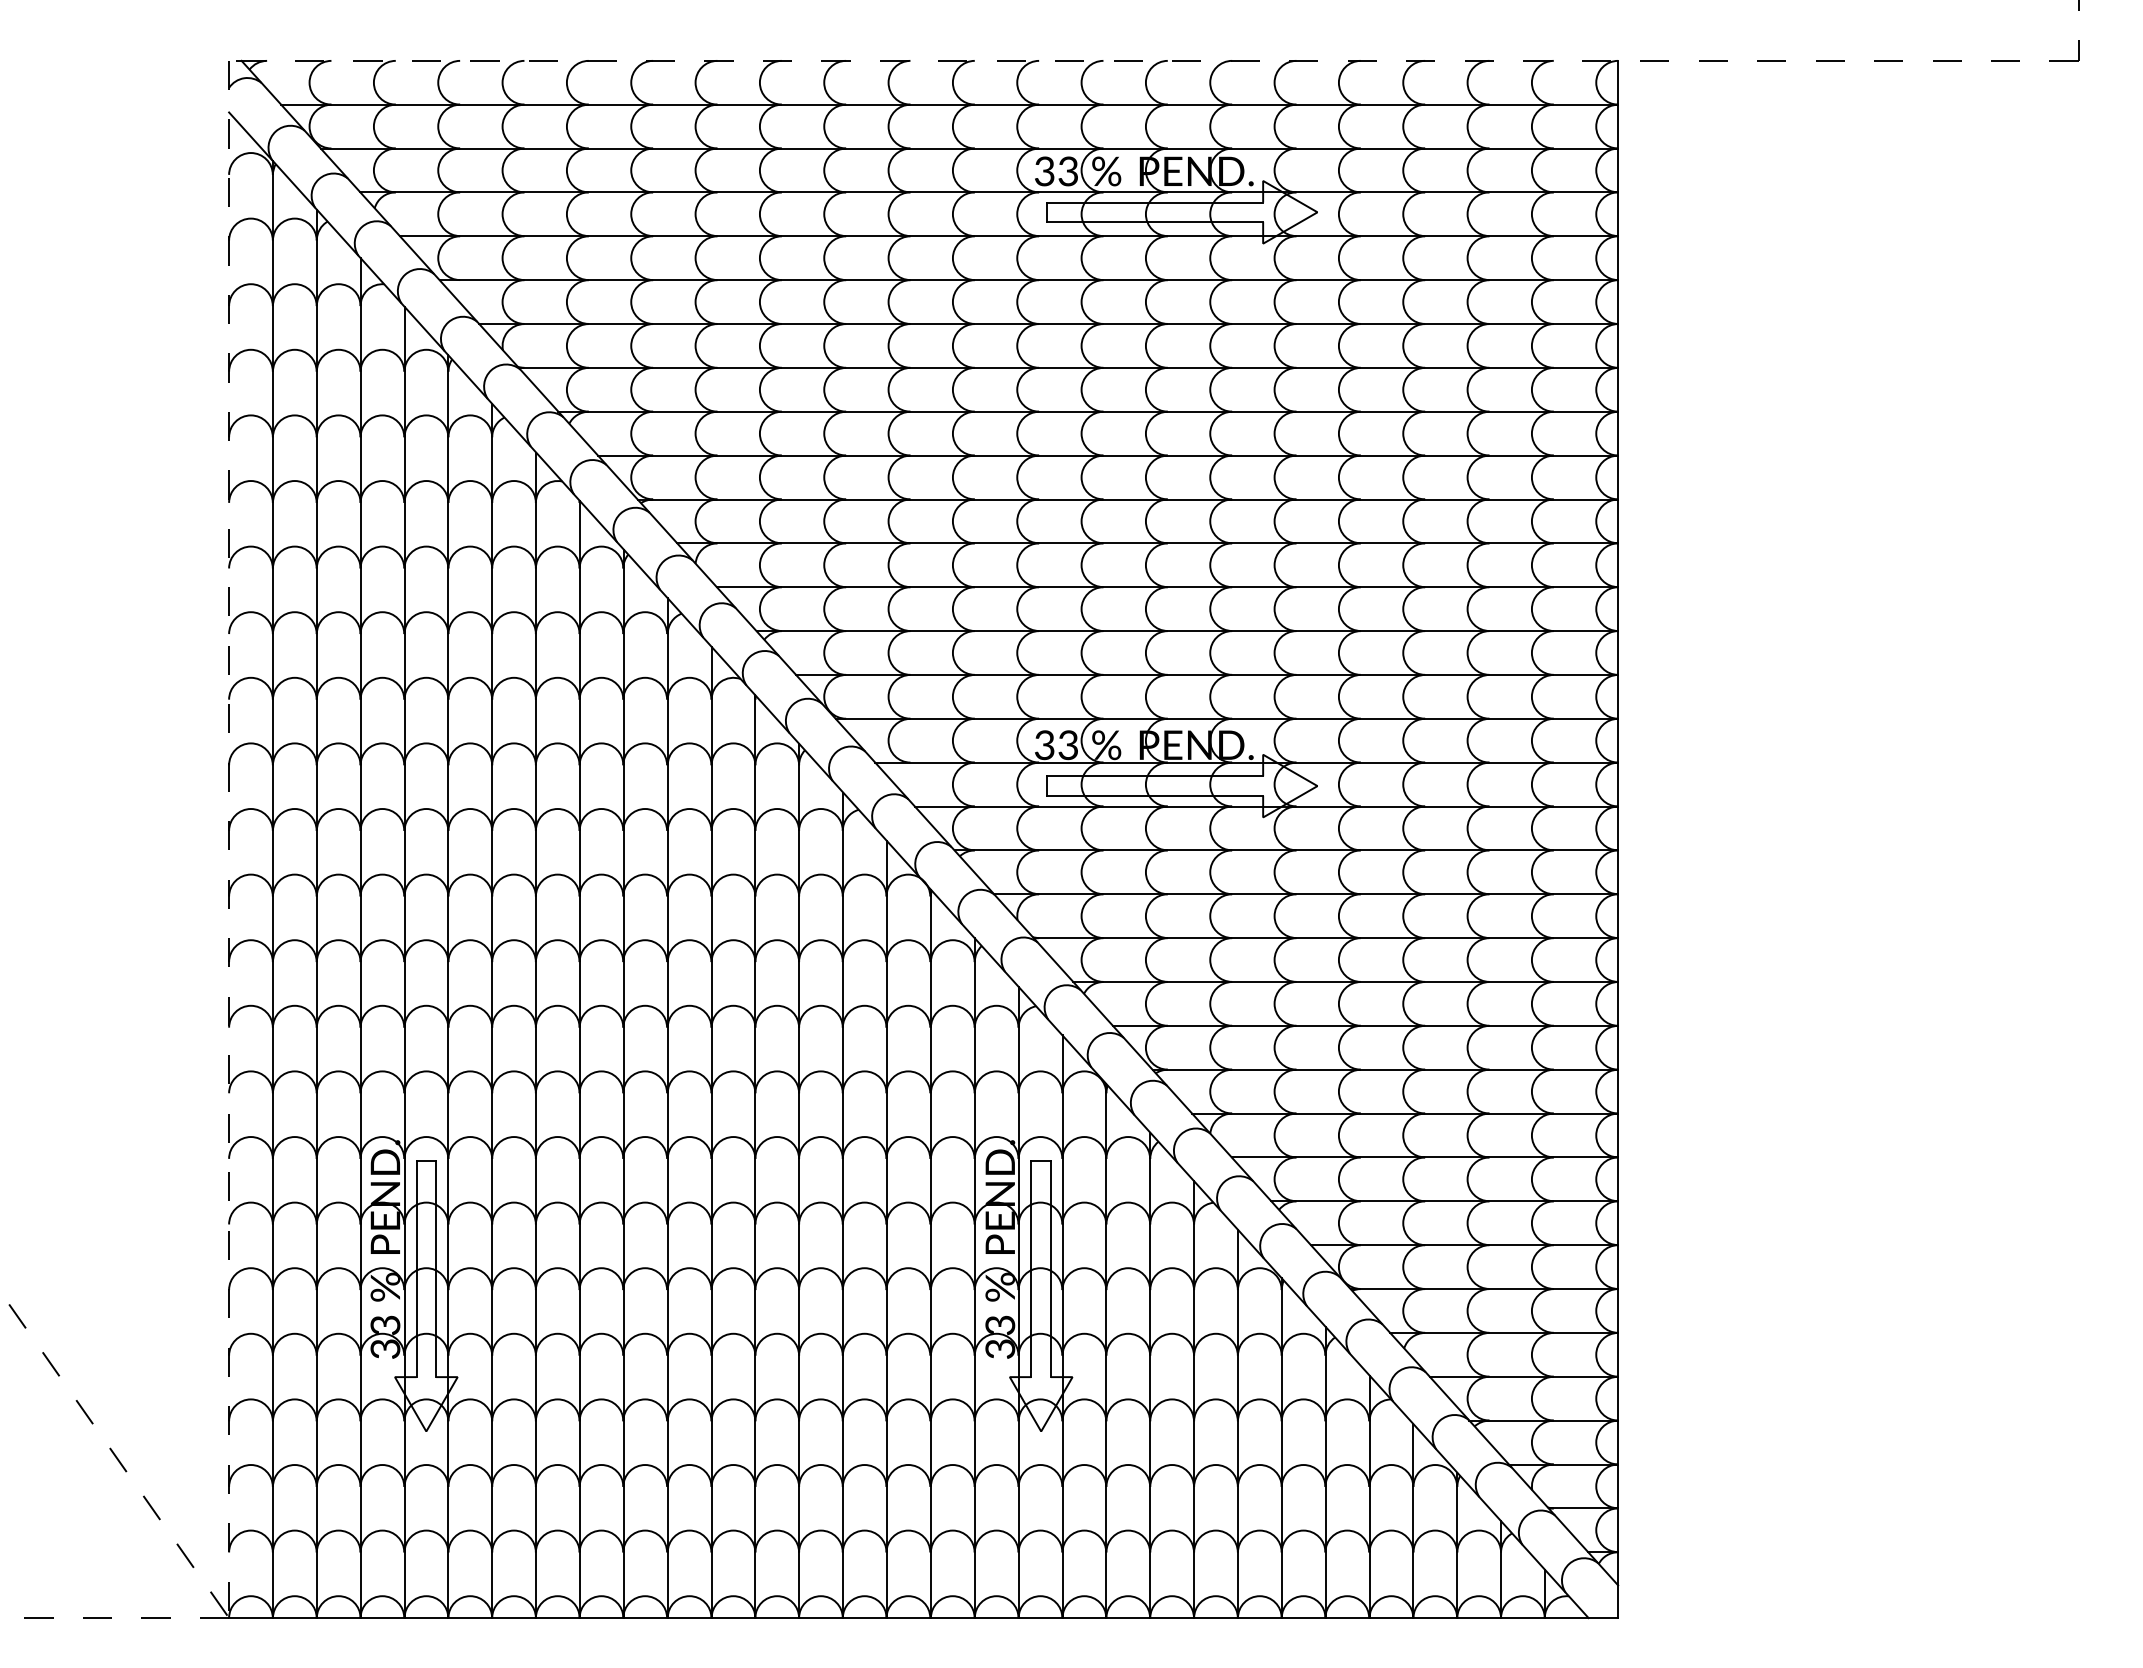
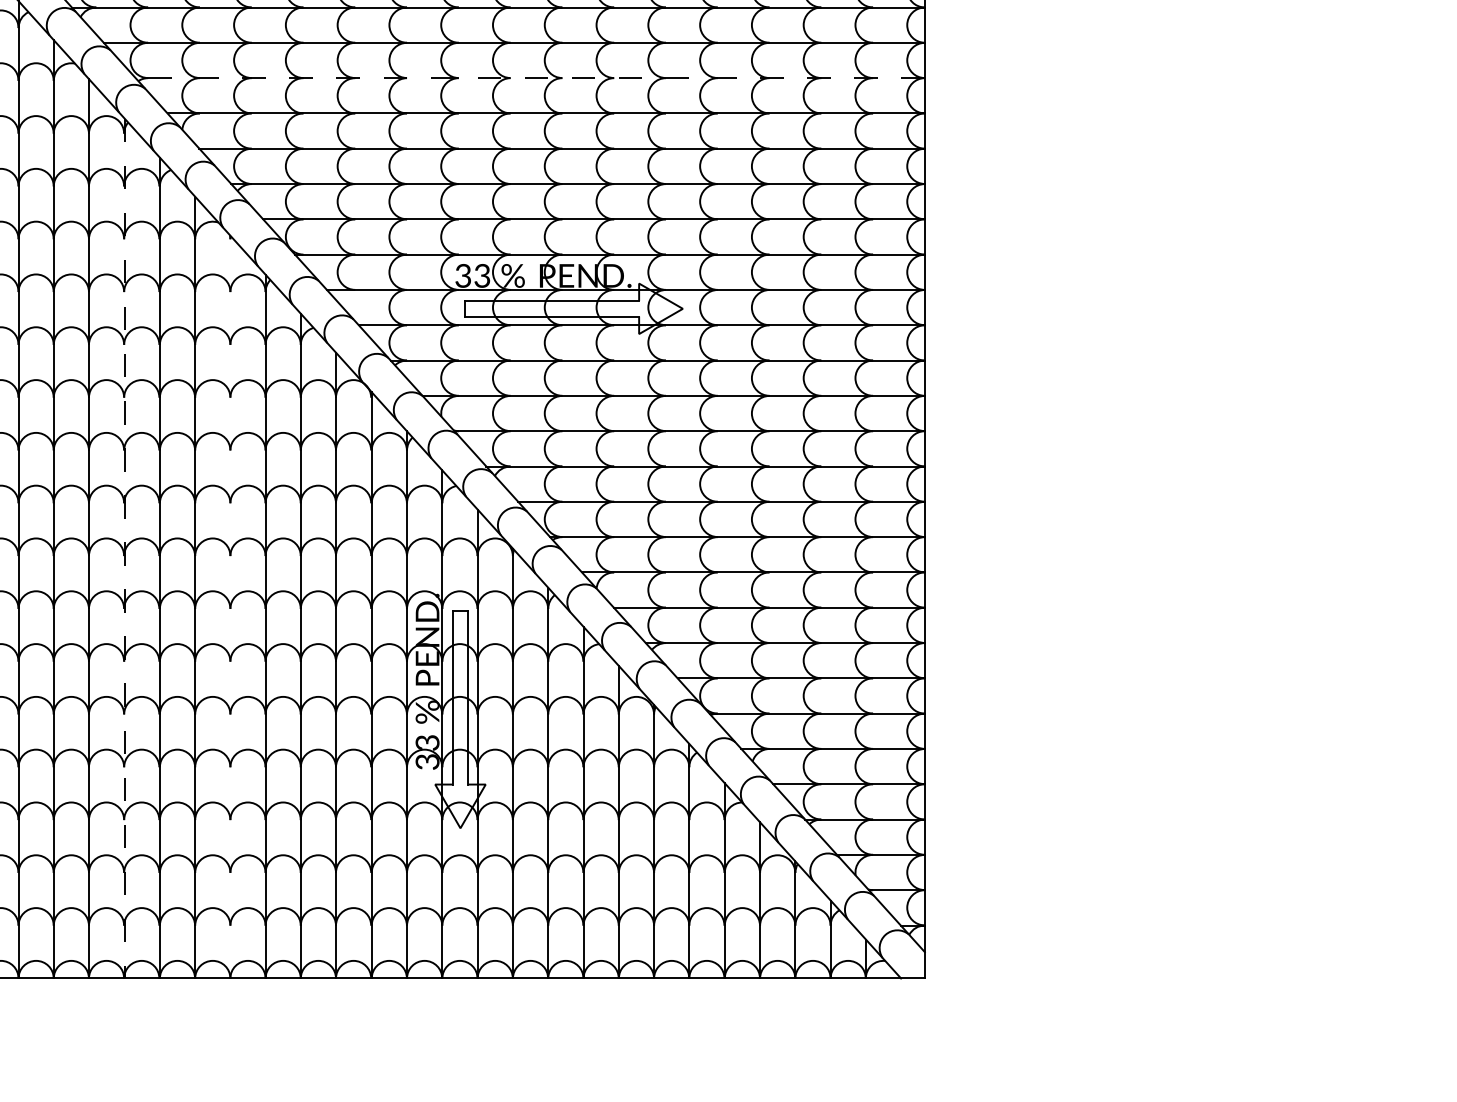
line: (1127, 499) -> (529, 78), solid -> dashed
line: (623, 1084) -> (124, 549), solid -> dashed
line: (755, 1156) -> (230, 606), removed

